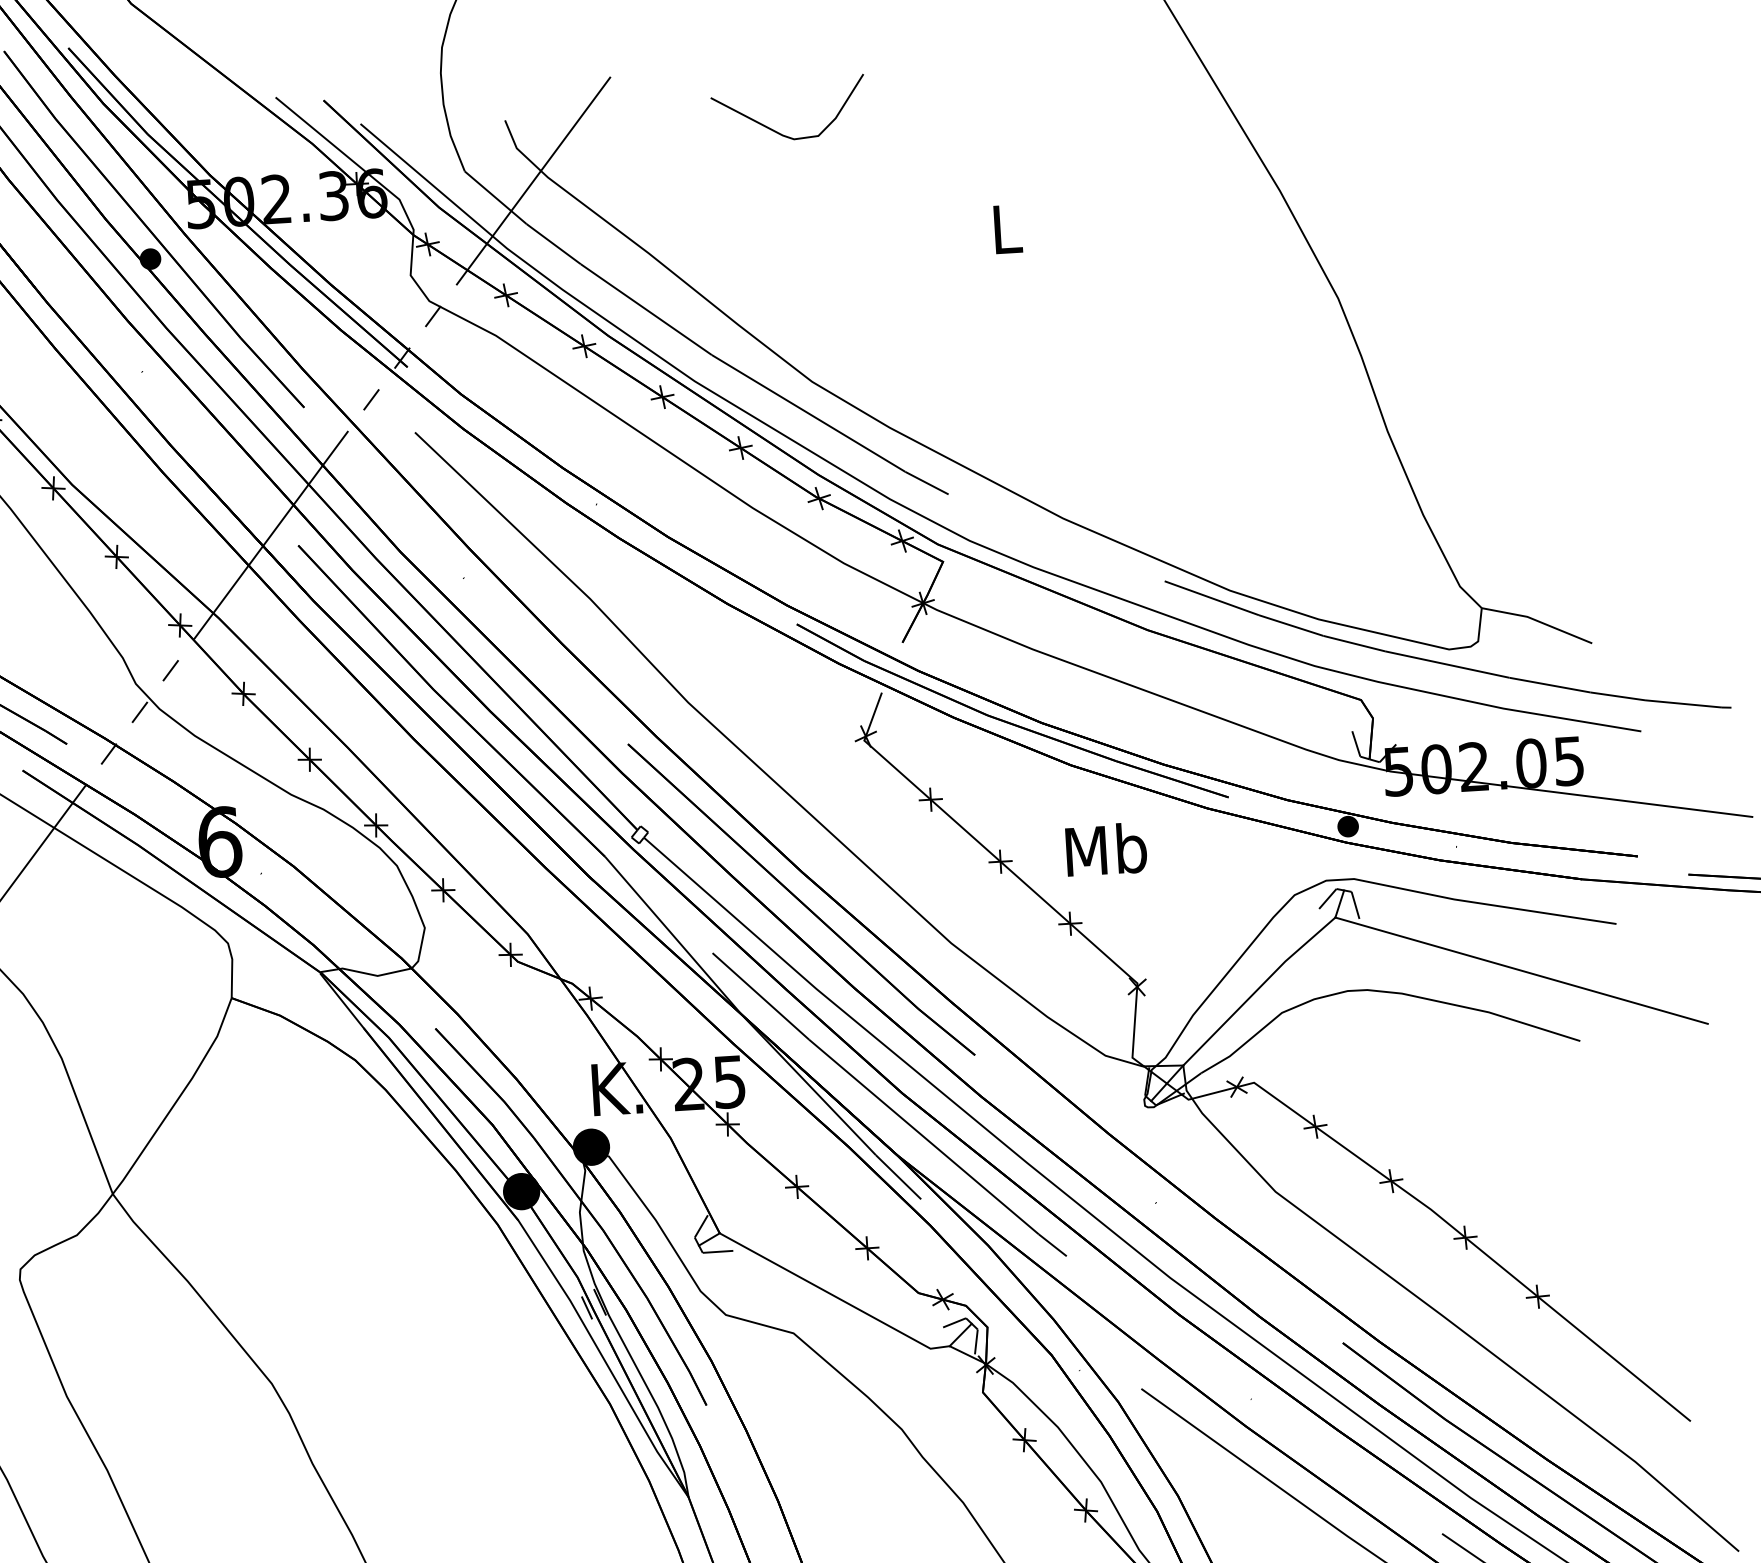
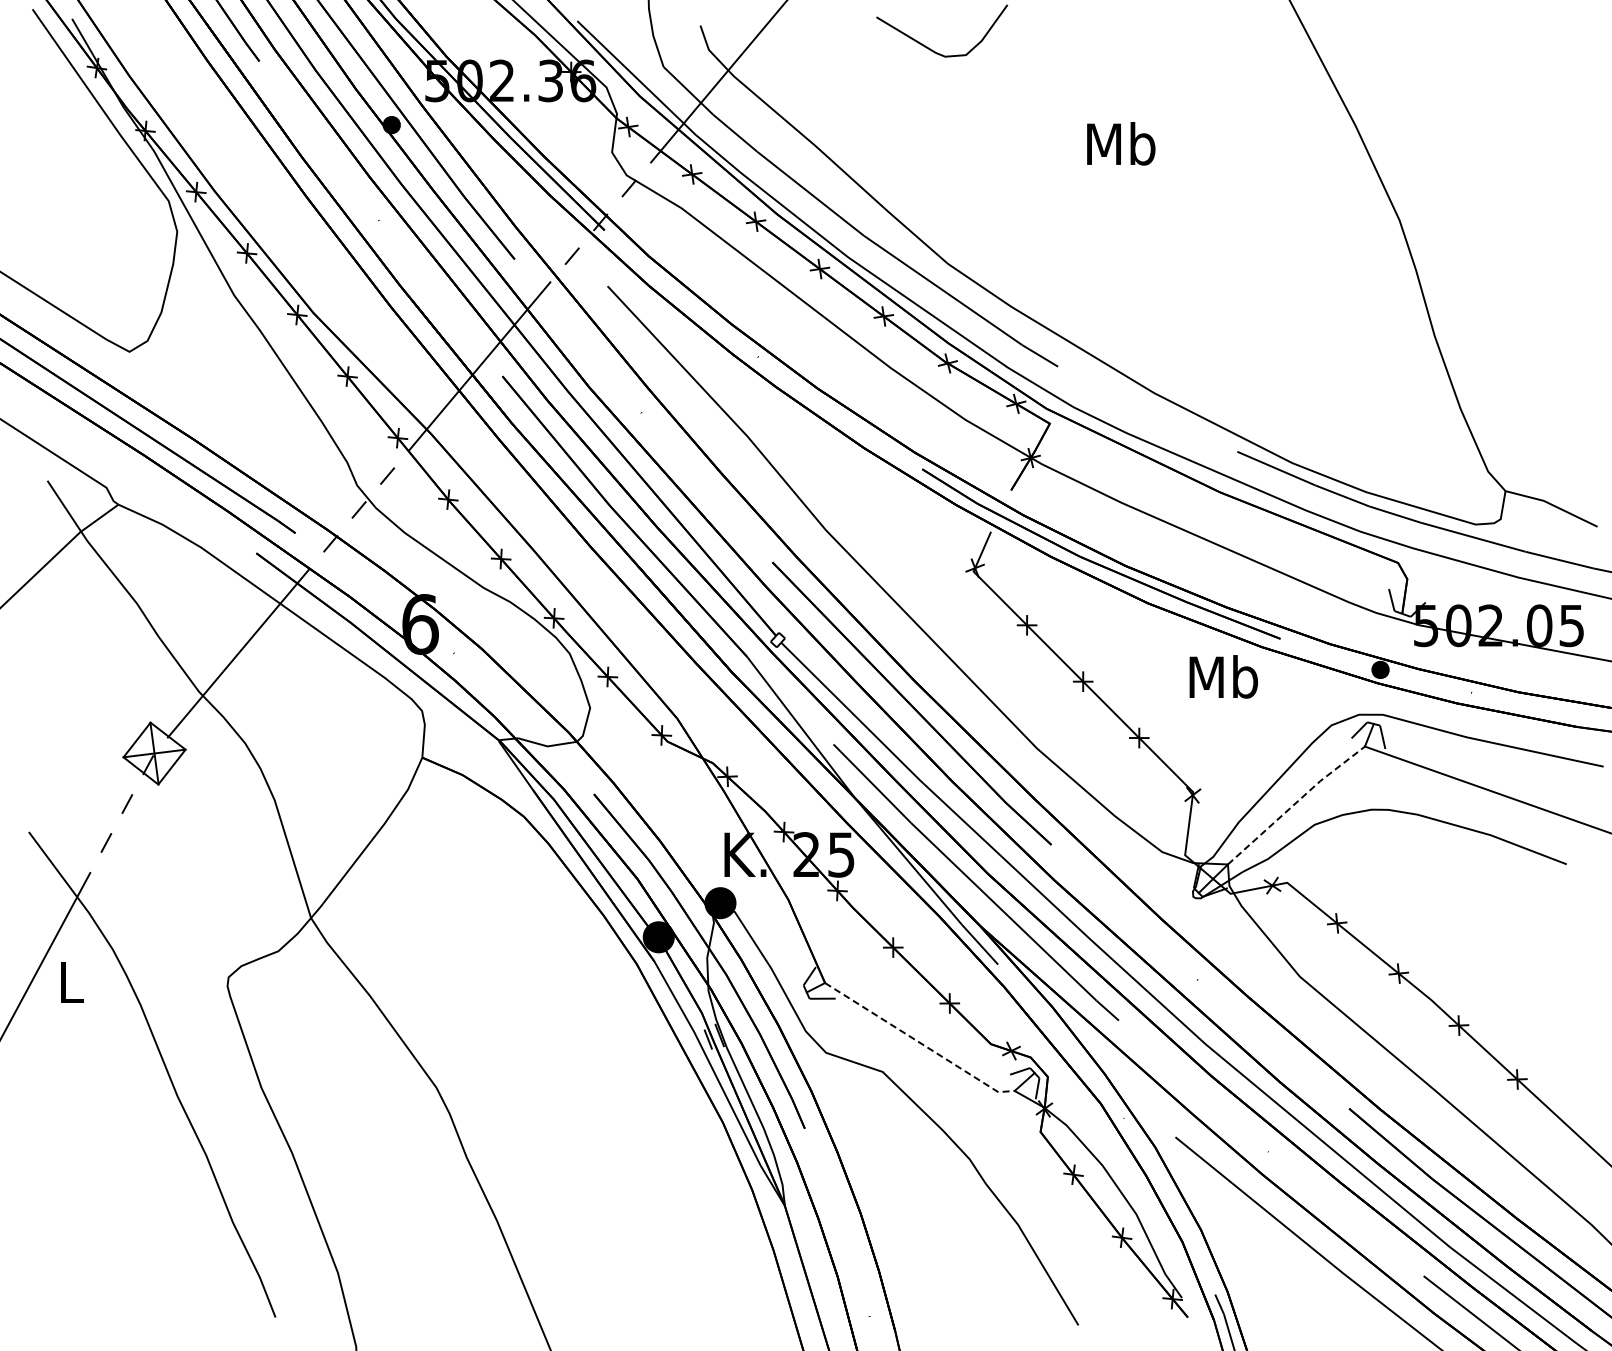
text: (1006, 228) -> (1121, 143), L -> Mb
text: (1106, 849) -> (1223, 676), moved
line: (1258, 989) -> (1295, 803), solid -> dashed
line: (834, 1296) -> (919, 1042), solid -> dashed

